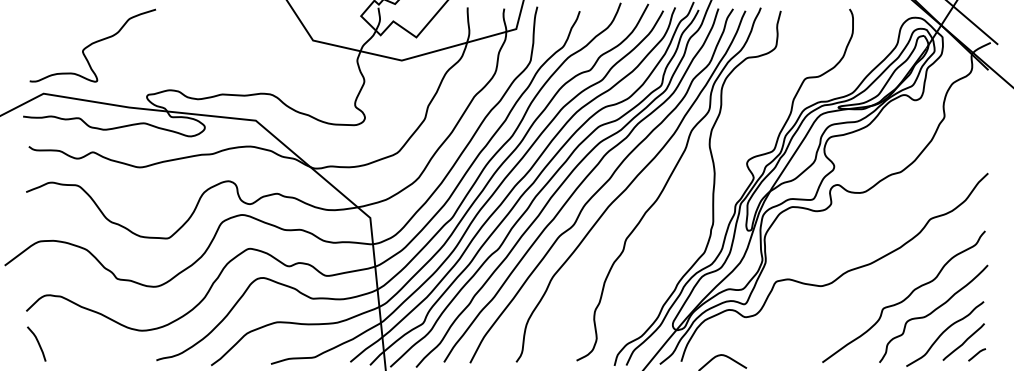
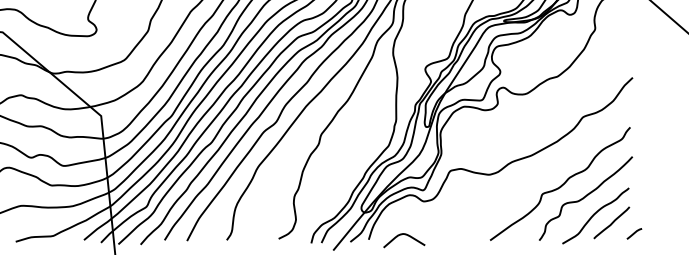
line: (977, 354) -> (634, 233), moved

